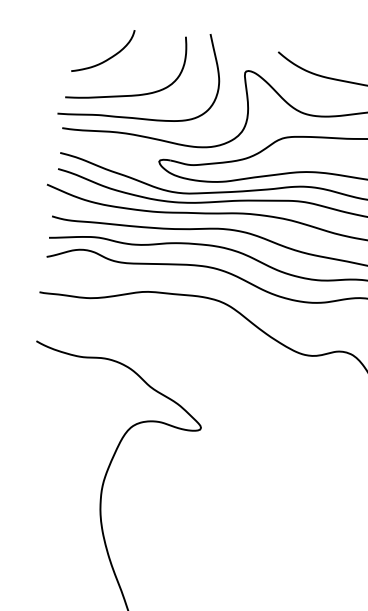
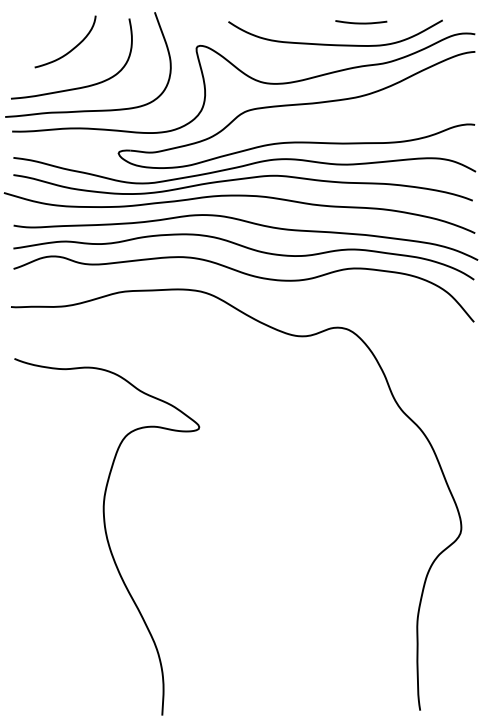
curve: (105, 59) -> (69, 50), moved

